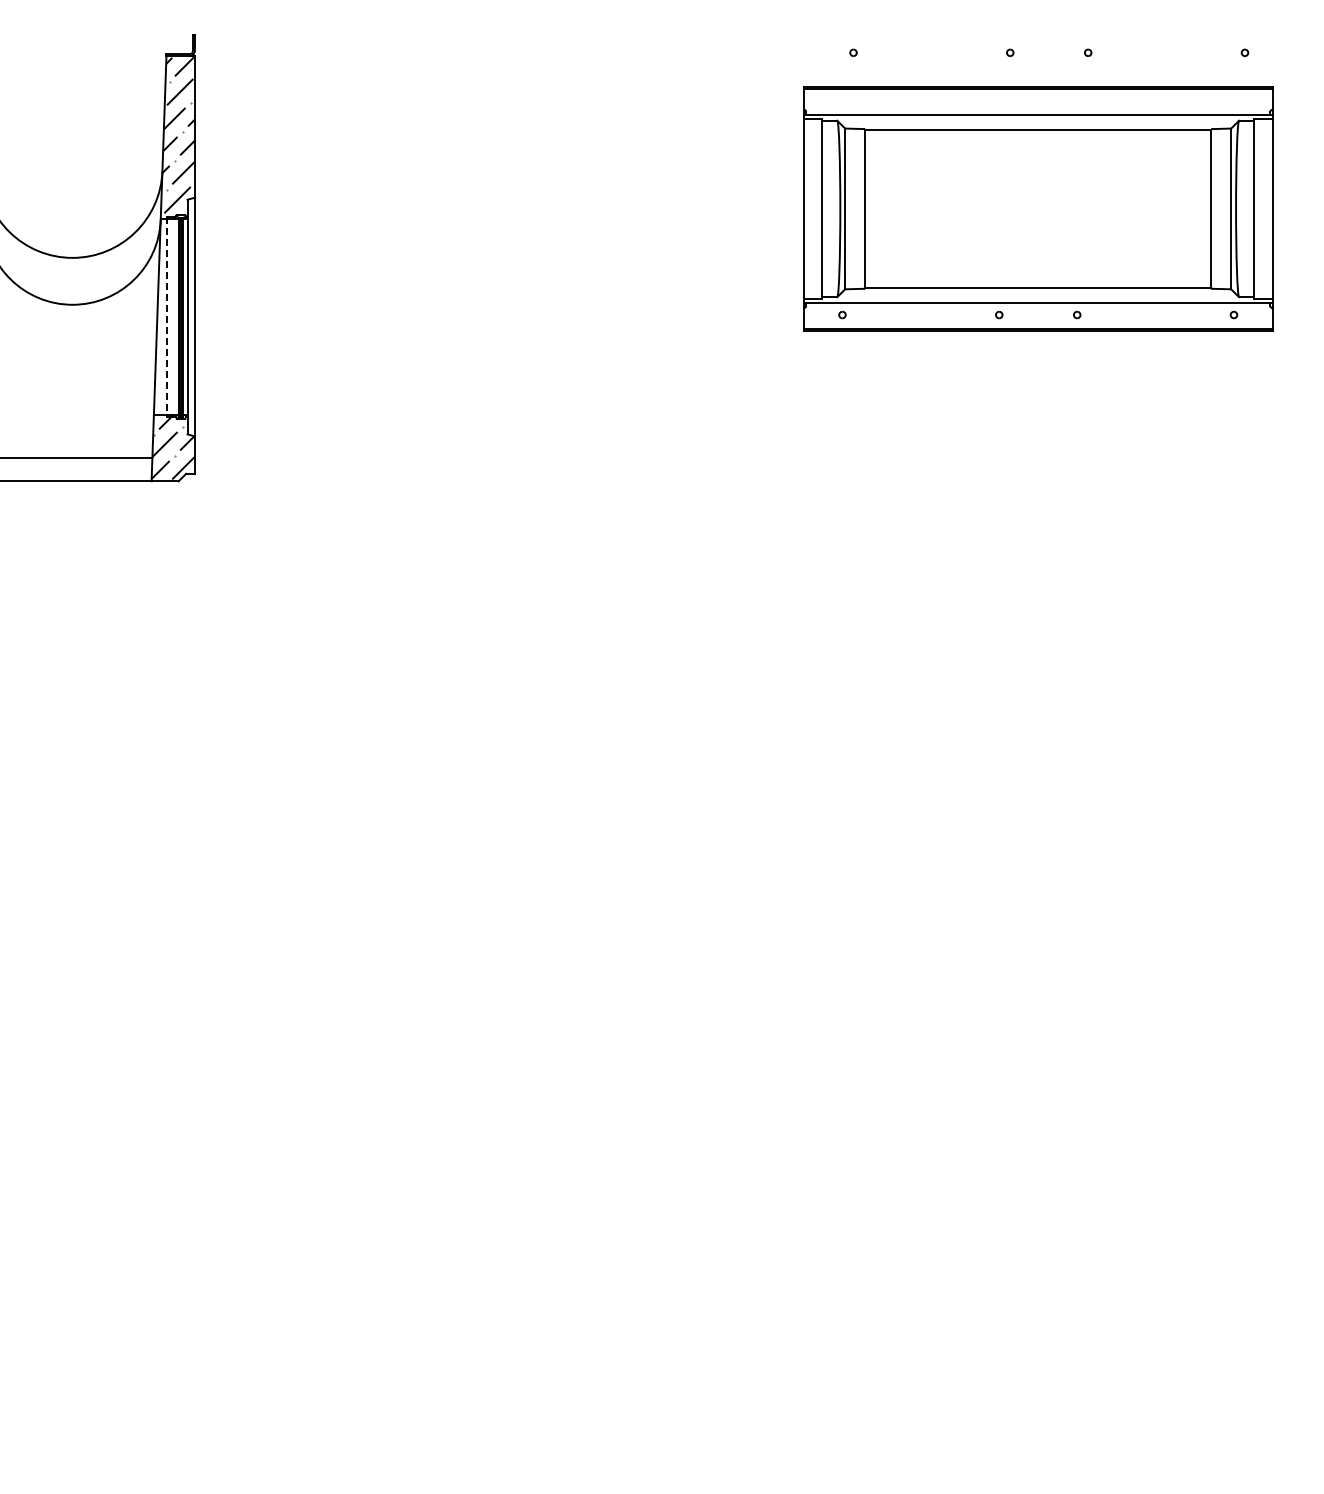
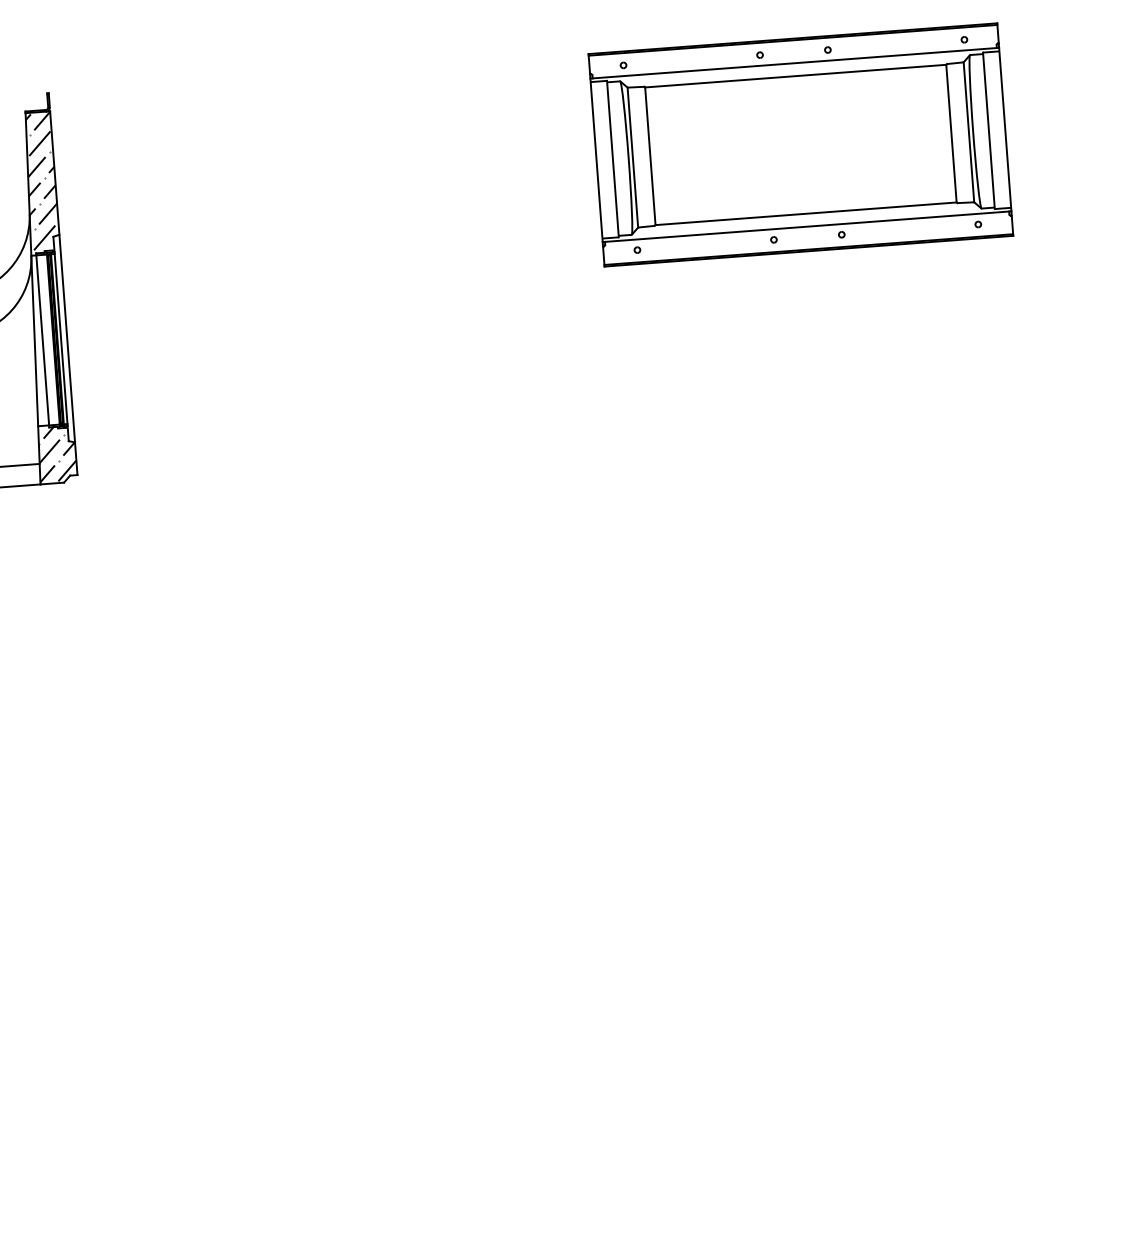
part: (1038, 208) -> (801, 144), moved
line: (166, 317) -> (42, 340), dashed -> solid

